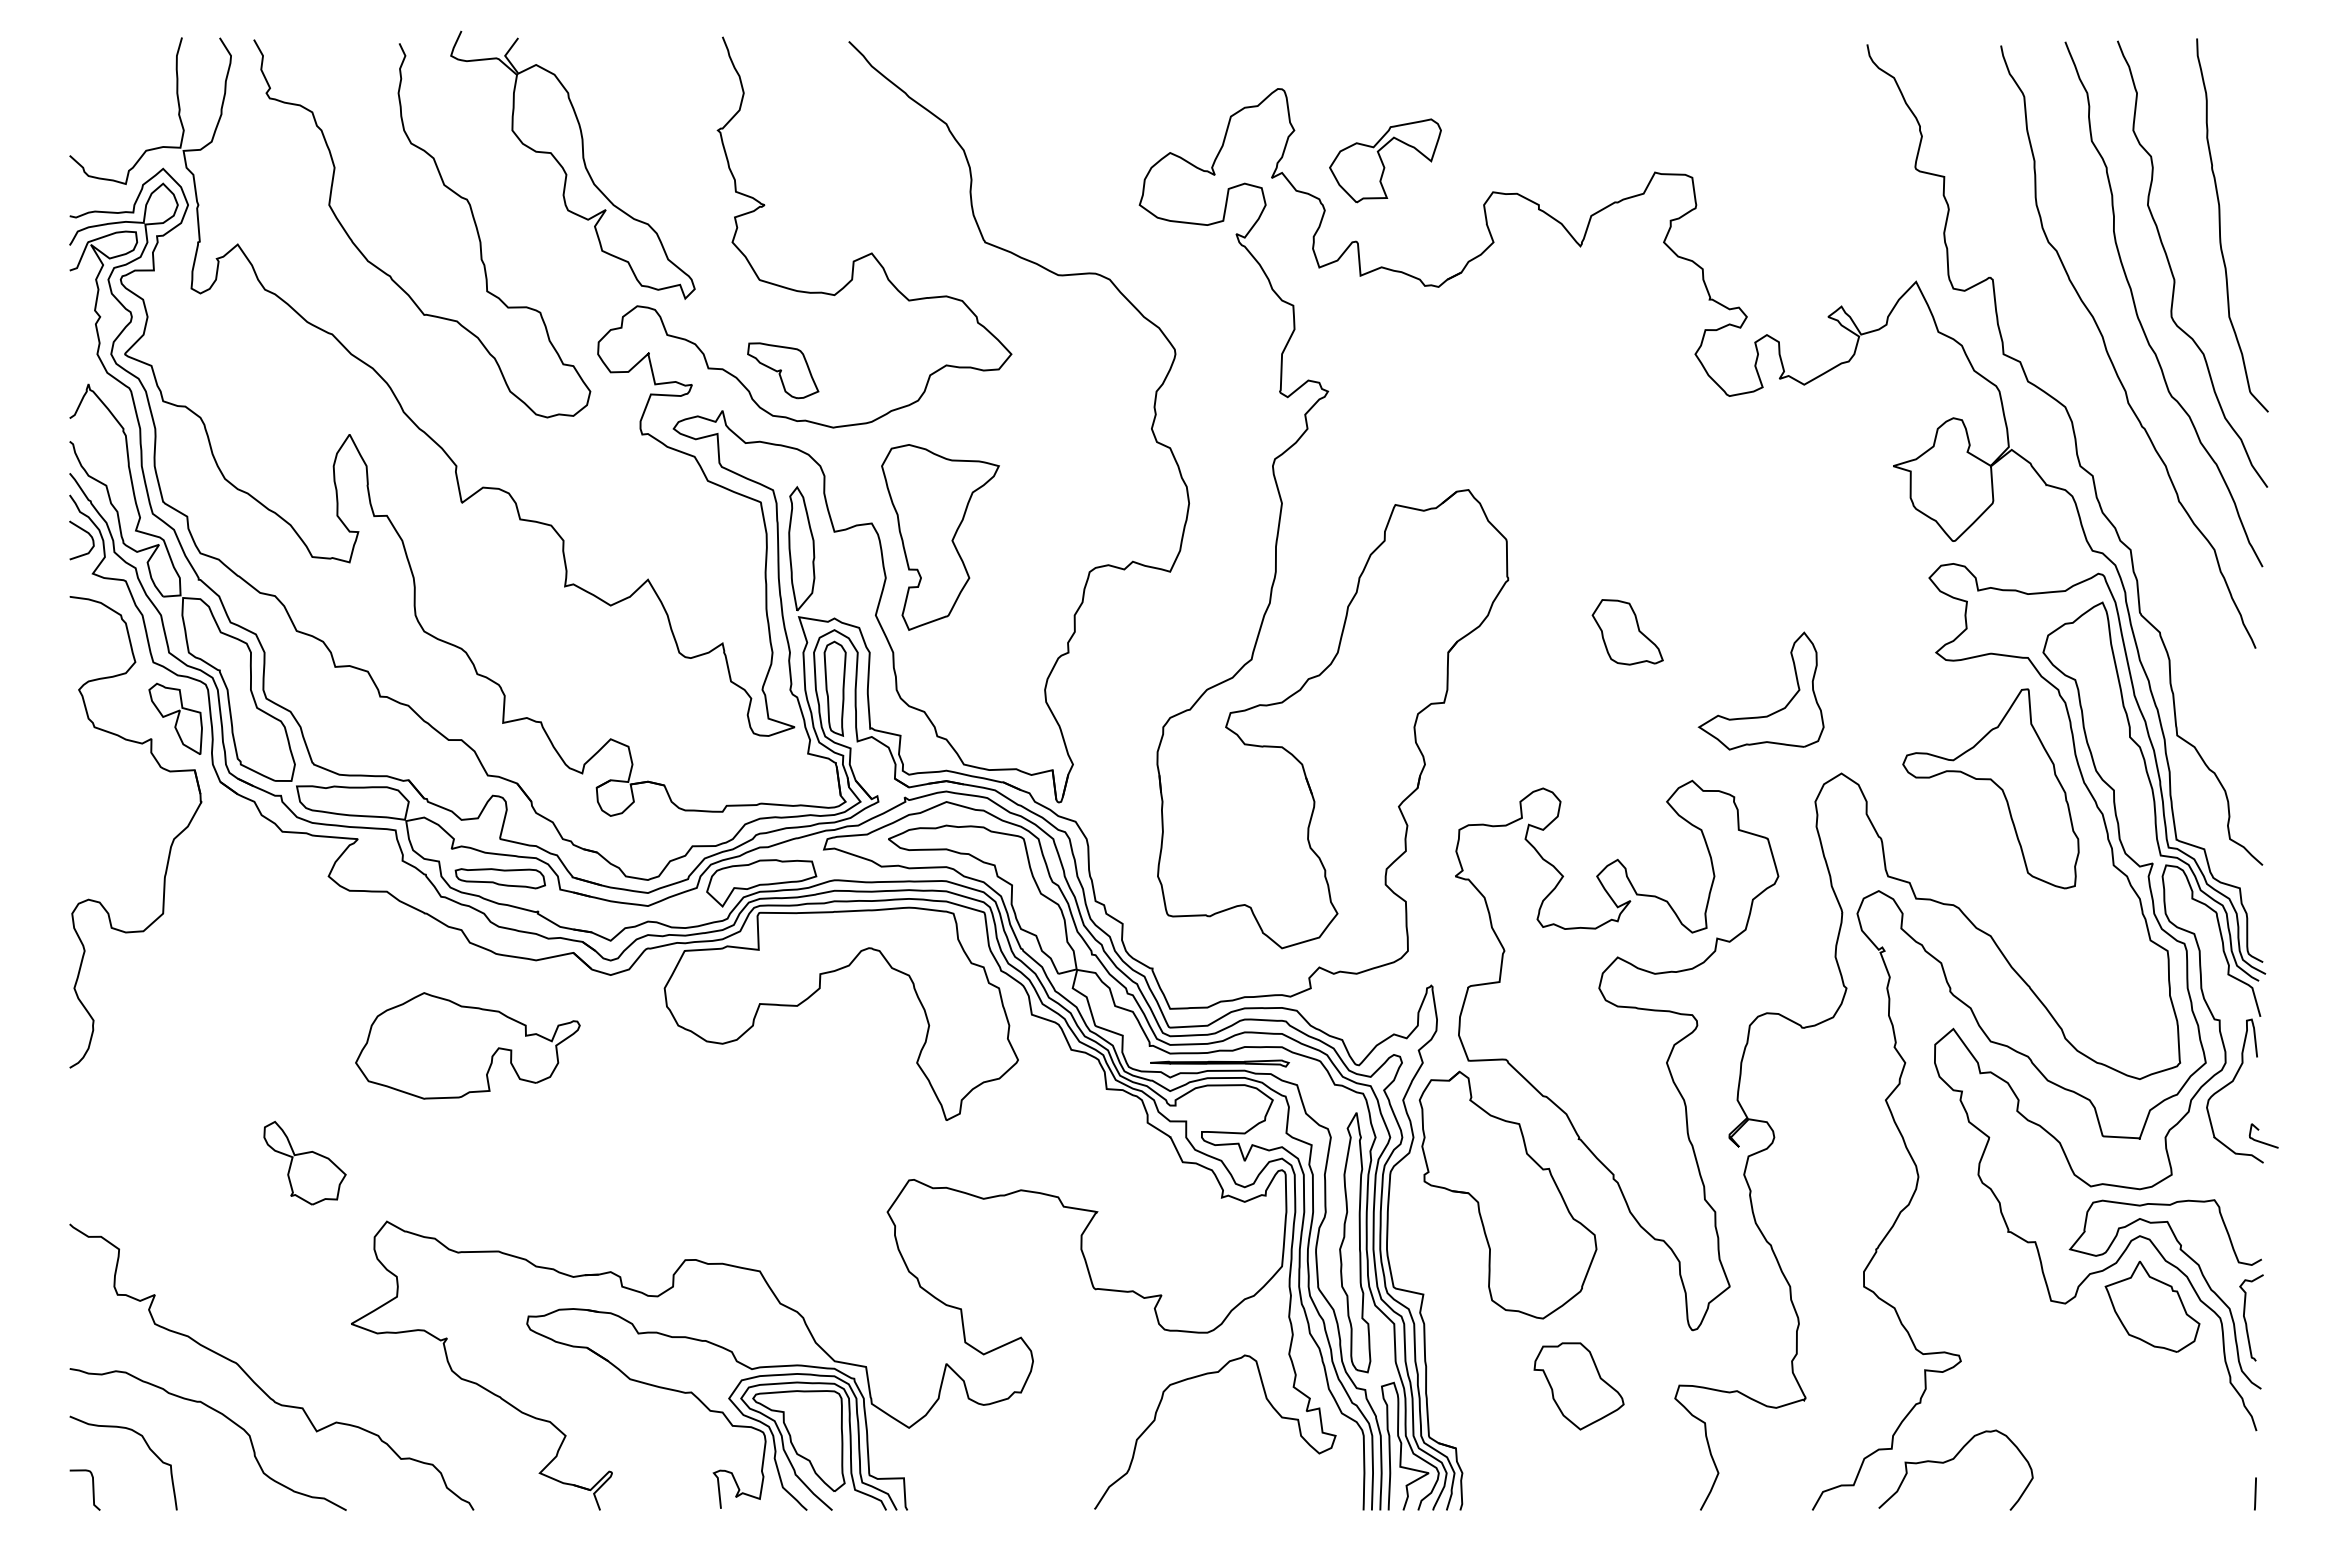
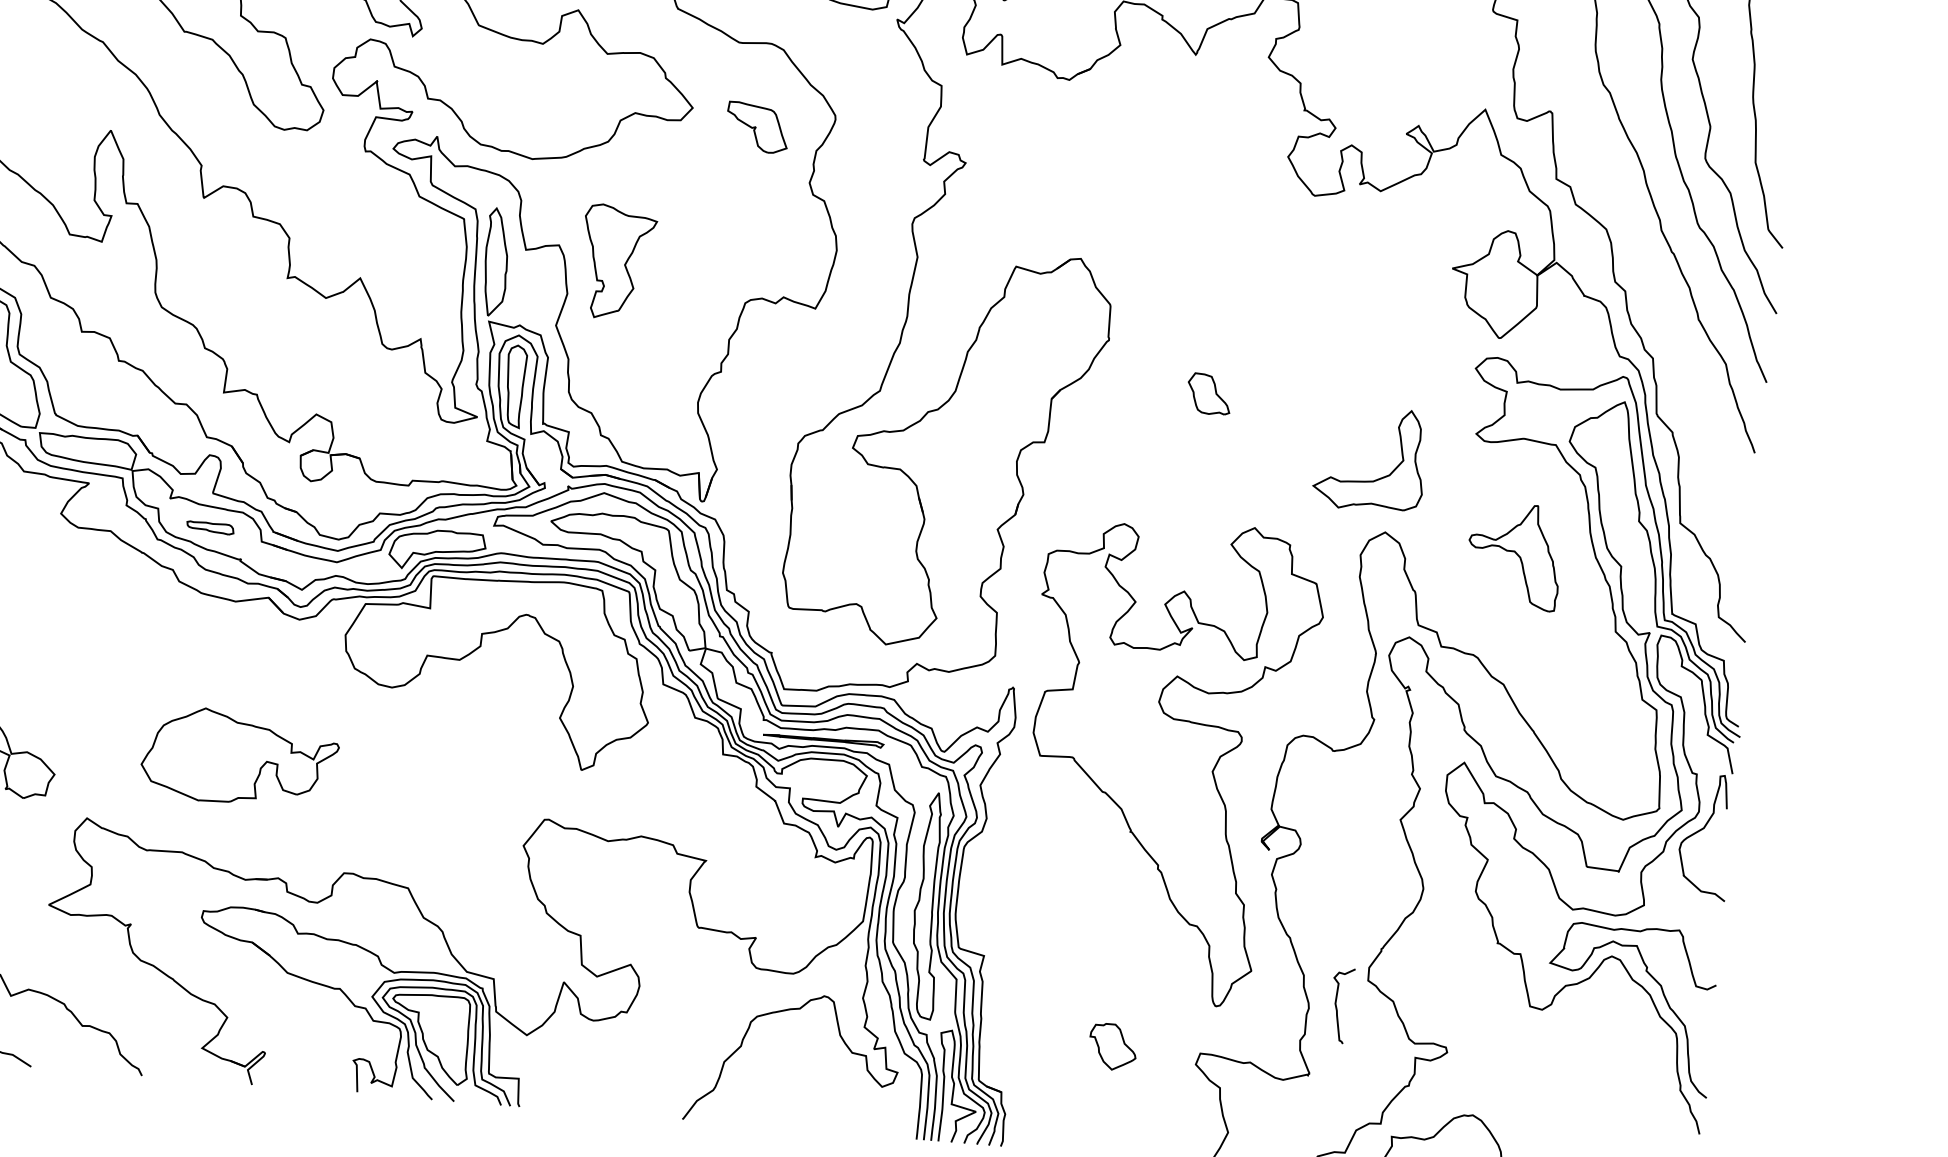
part: (783, 370) -> (757, 127), moved
part: (940, 537) -> (617, 262), size x0.7
part: (1627, 632) -> (1209, 394), size x0.7
part: (1770, 713) -> (1376, 479), moved
part: (1990, 788) -> (1513, 556), size x0.6
part: (500, 878) -> (210, 527), size x0.6
part: (467, 1045) -> (239, 757), moved
curve: (2262, 1141) -> (1725, 882), removed
part: (1507, 1194) -> (1064, 874), removed
part: (2152, 1306) -> (1617, 1018), removed
curve: (2246, 1320) -> (1337, 1007), moved
part: (1578, 1386) -> (1112, 1047), size x0.6

